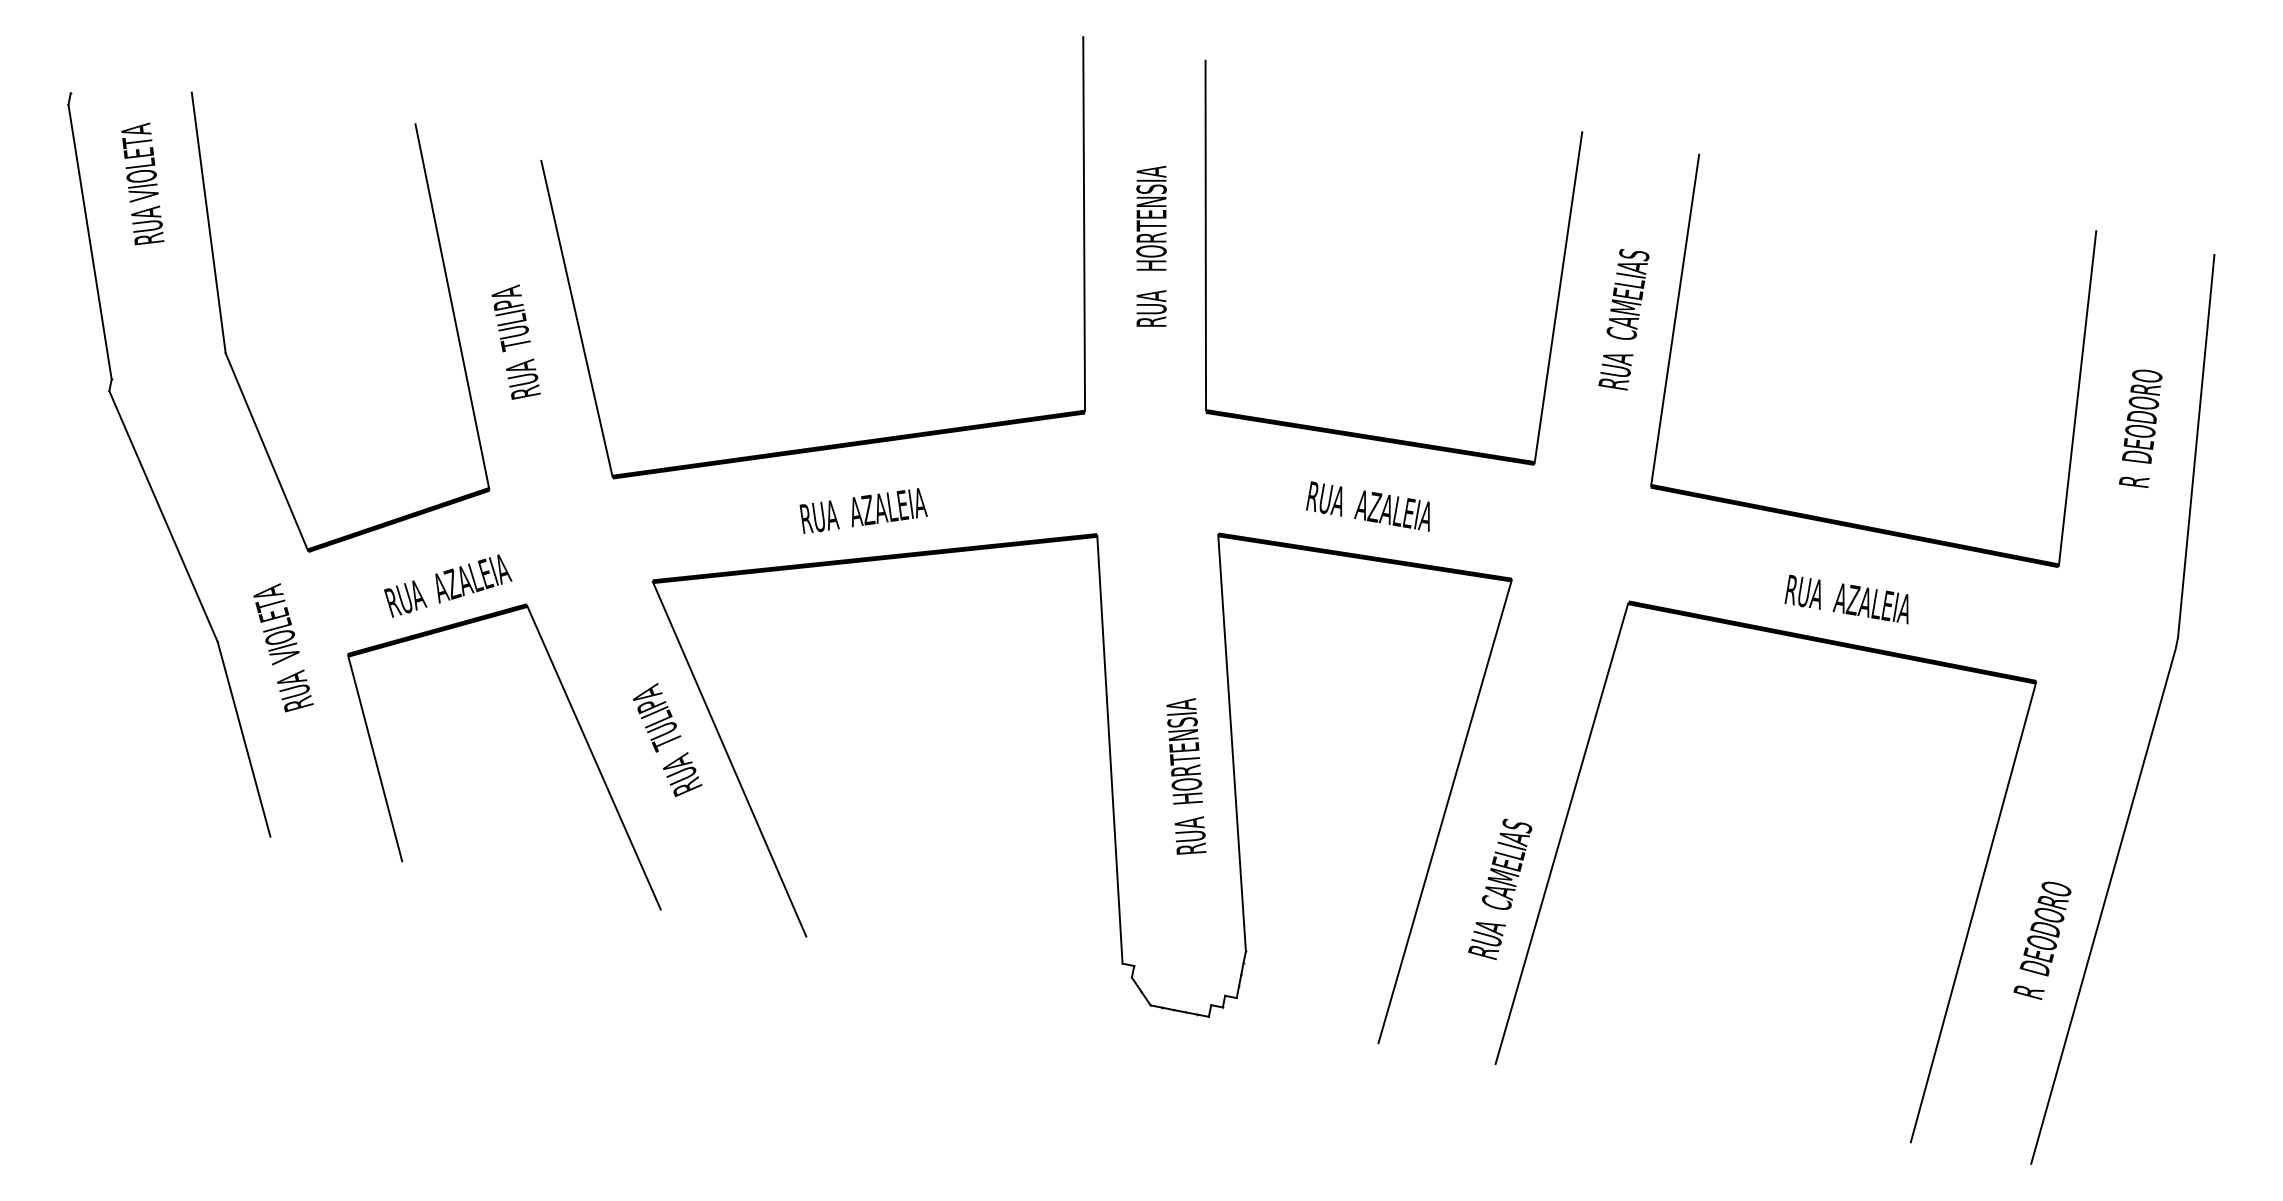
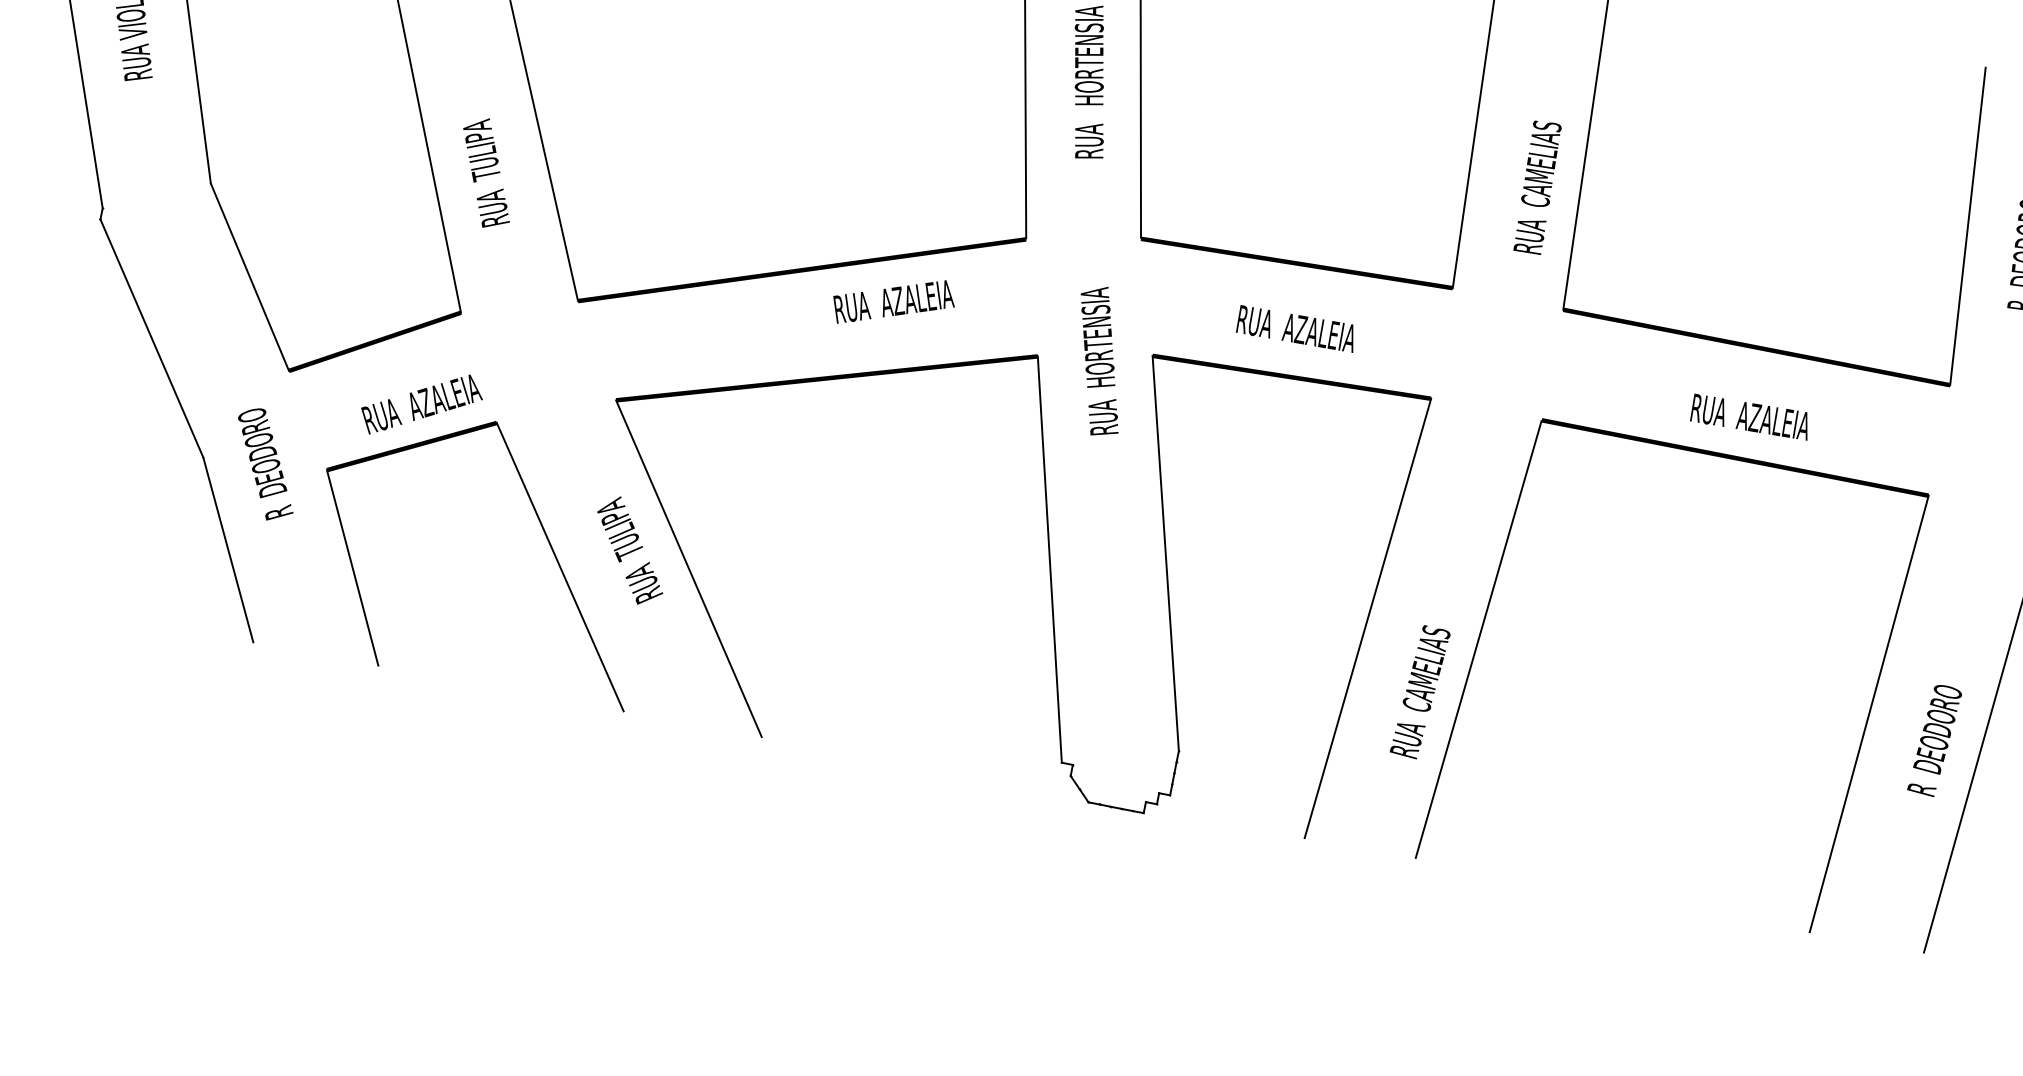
text: (1623, 319) -> (1537, 187), moved
text: (863, 510) -> (893, 301), moved
text: (283, 647) -> (265, 462), RUA  VIOLETA -> R  DEODORO
text: (1186, 776) -> (1099, 361), moved

